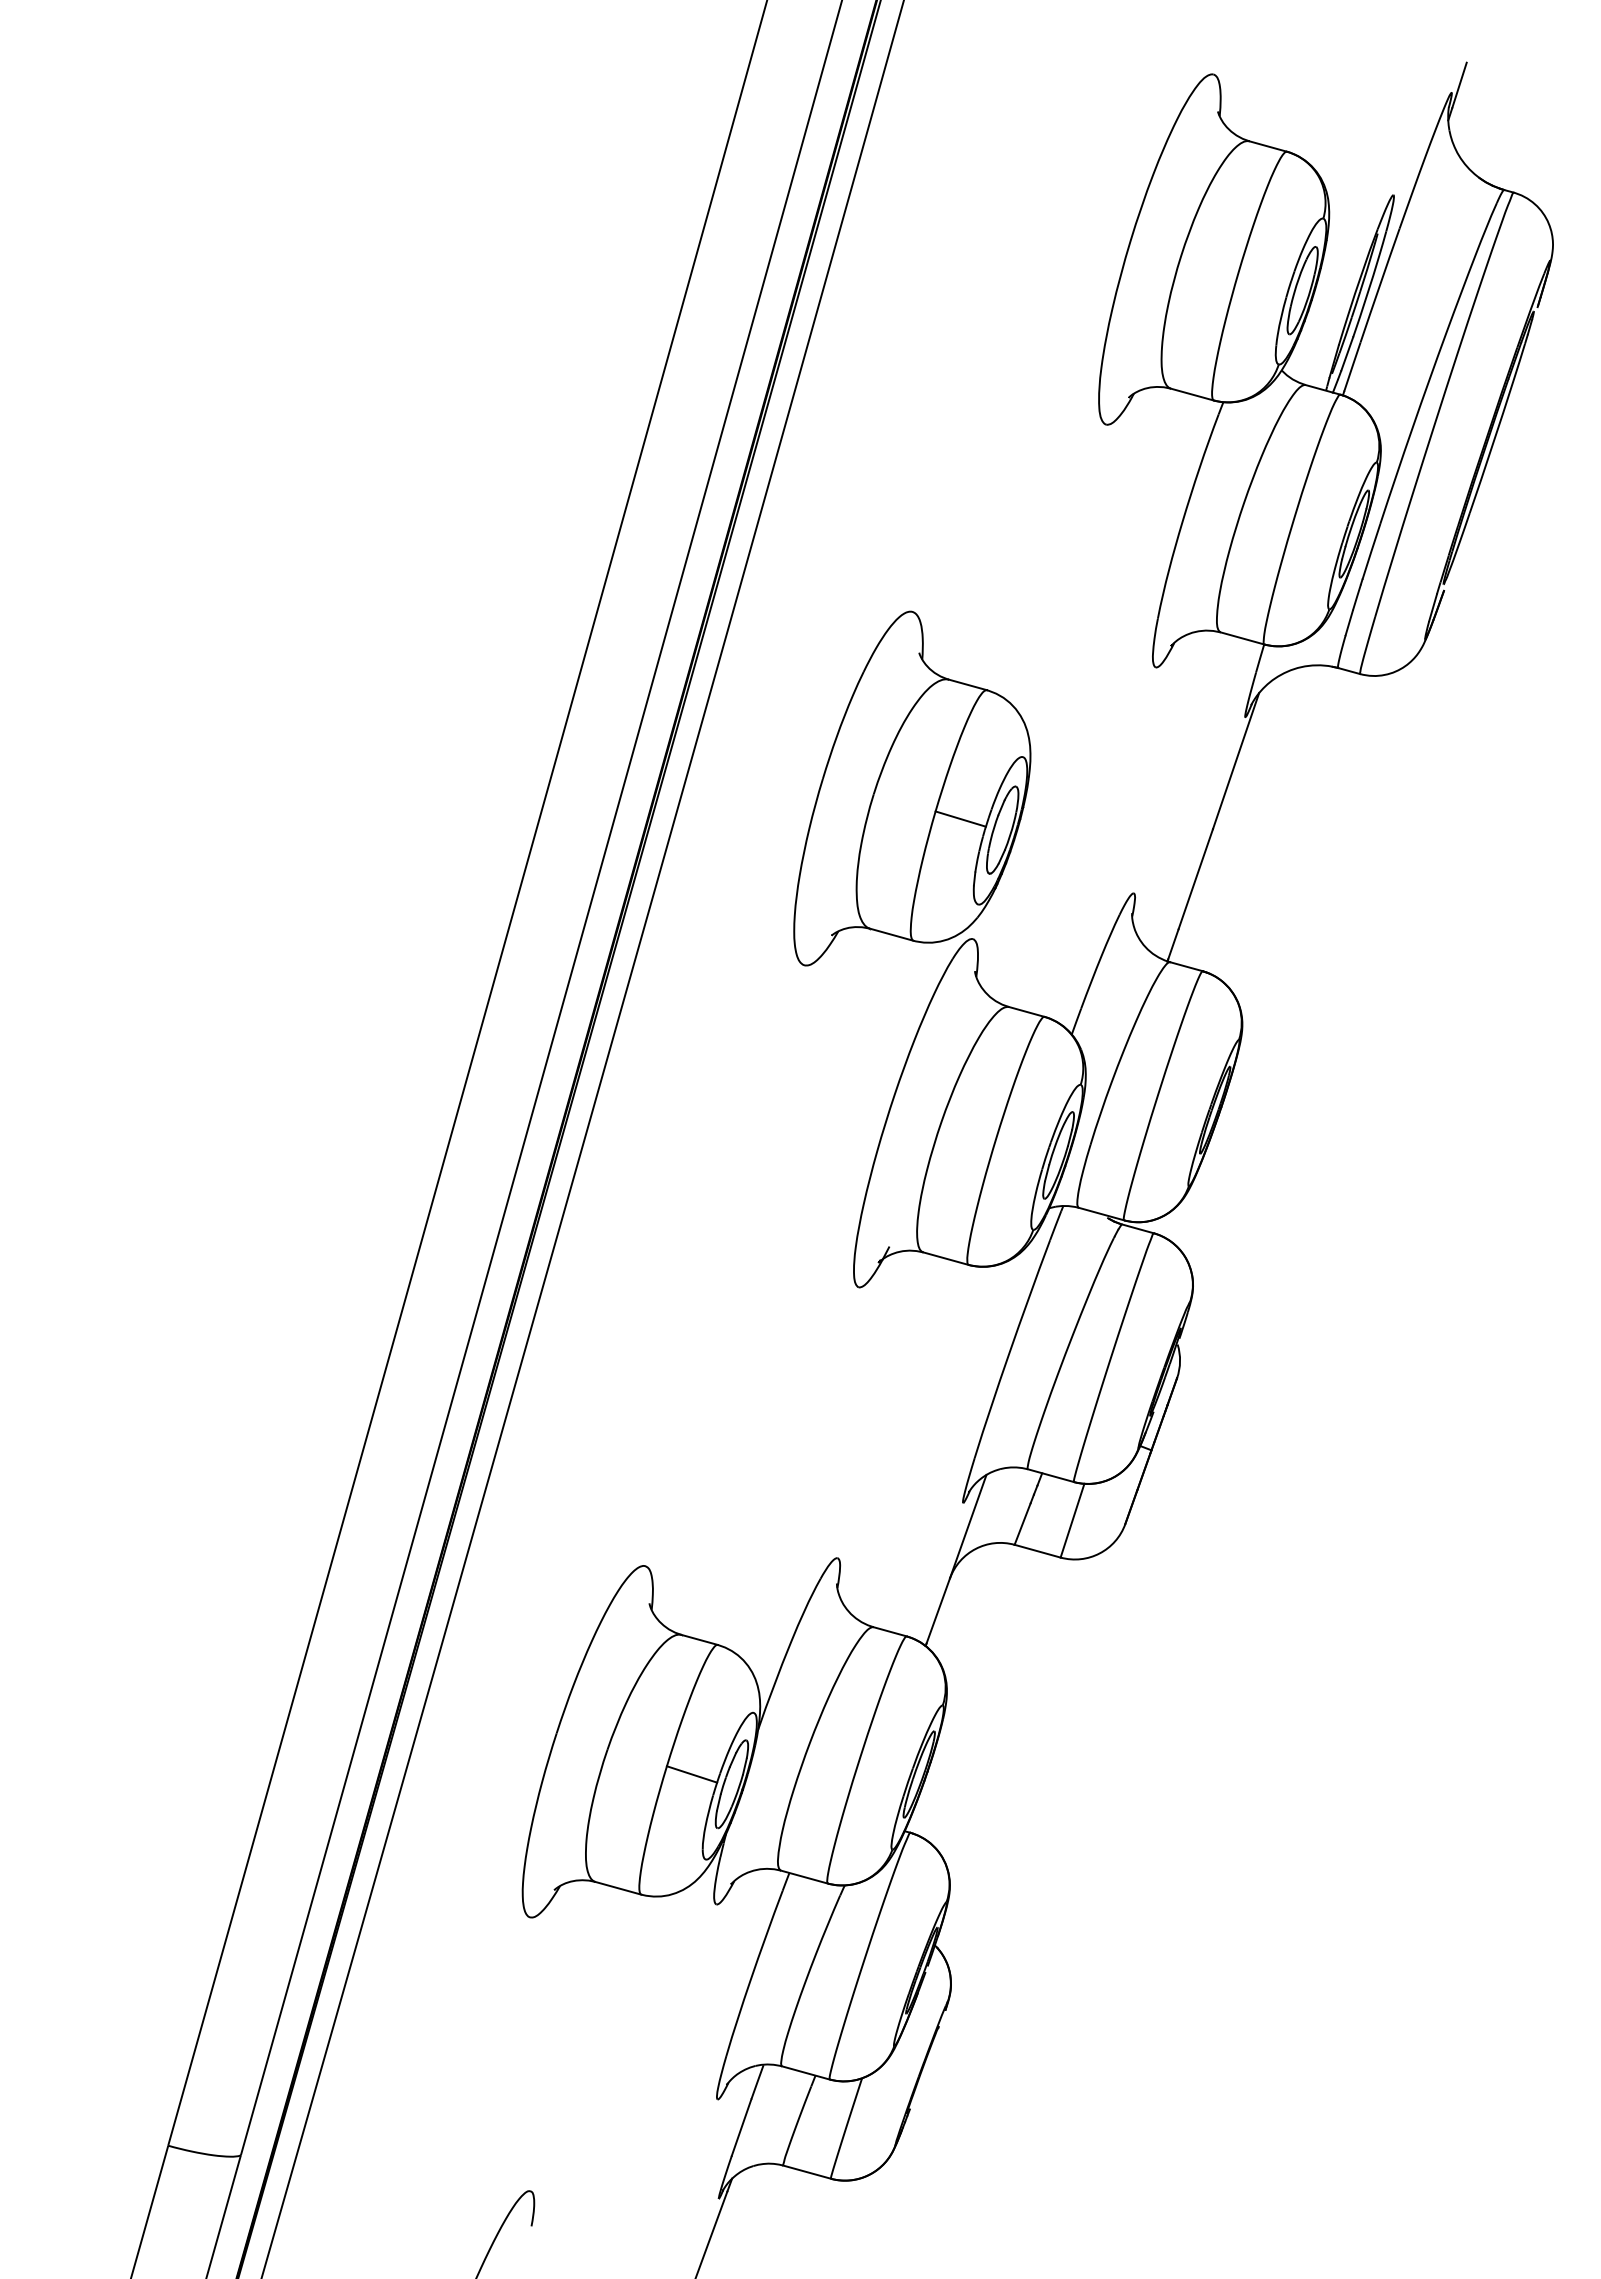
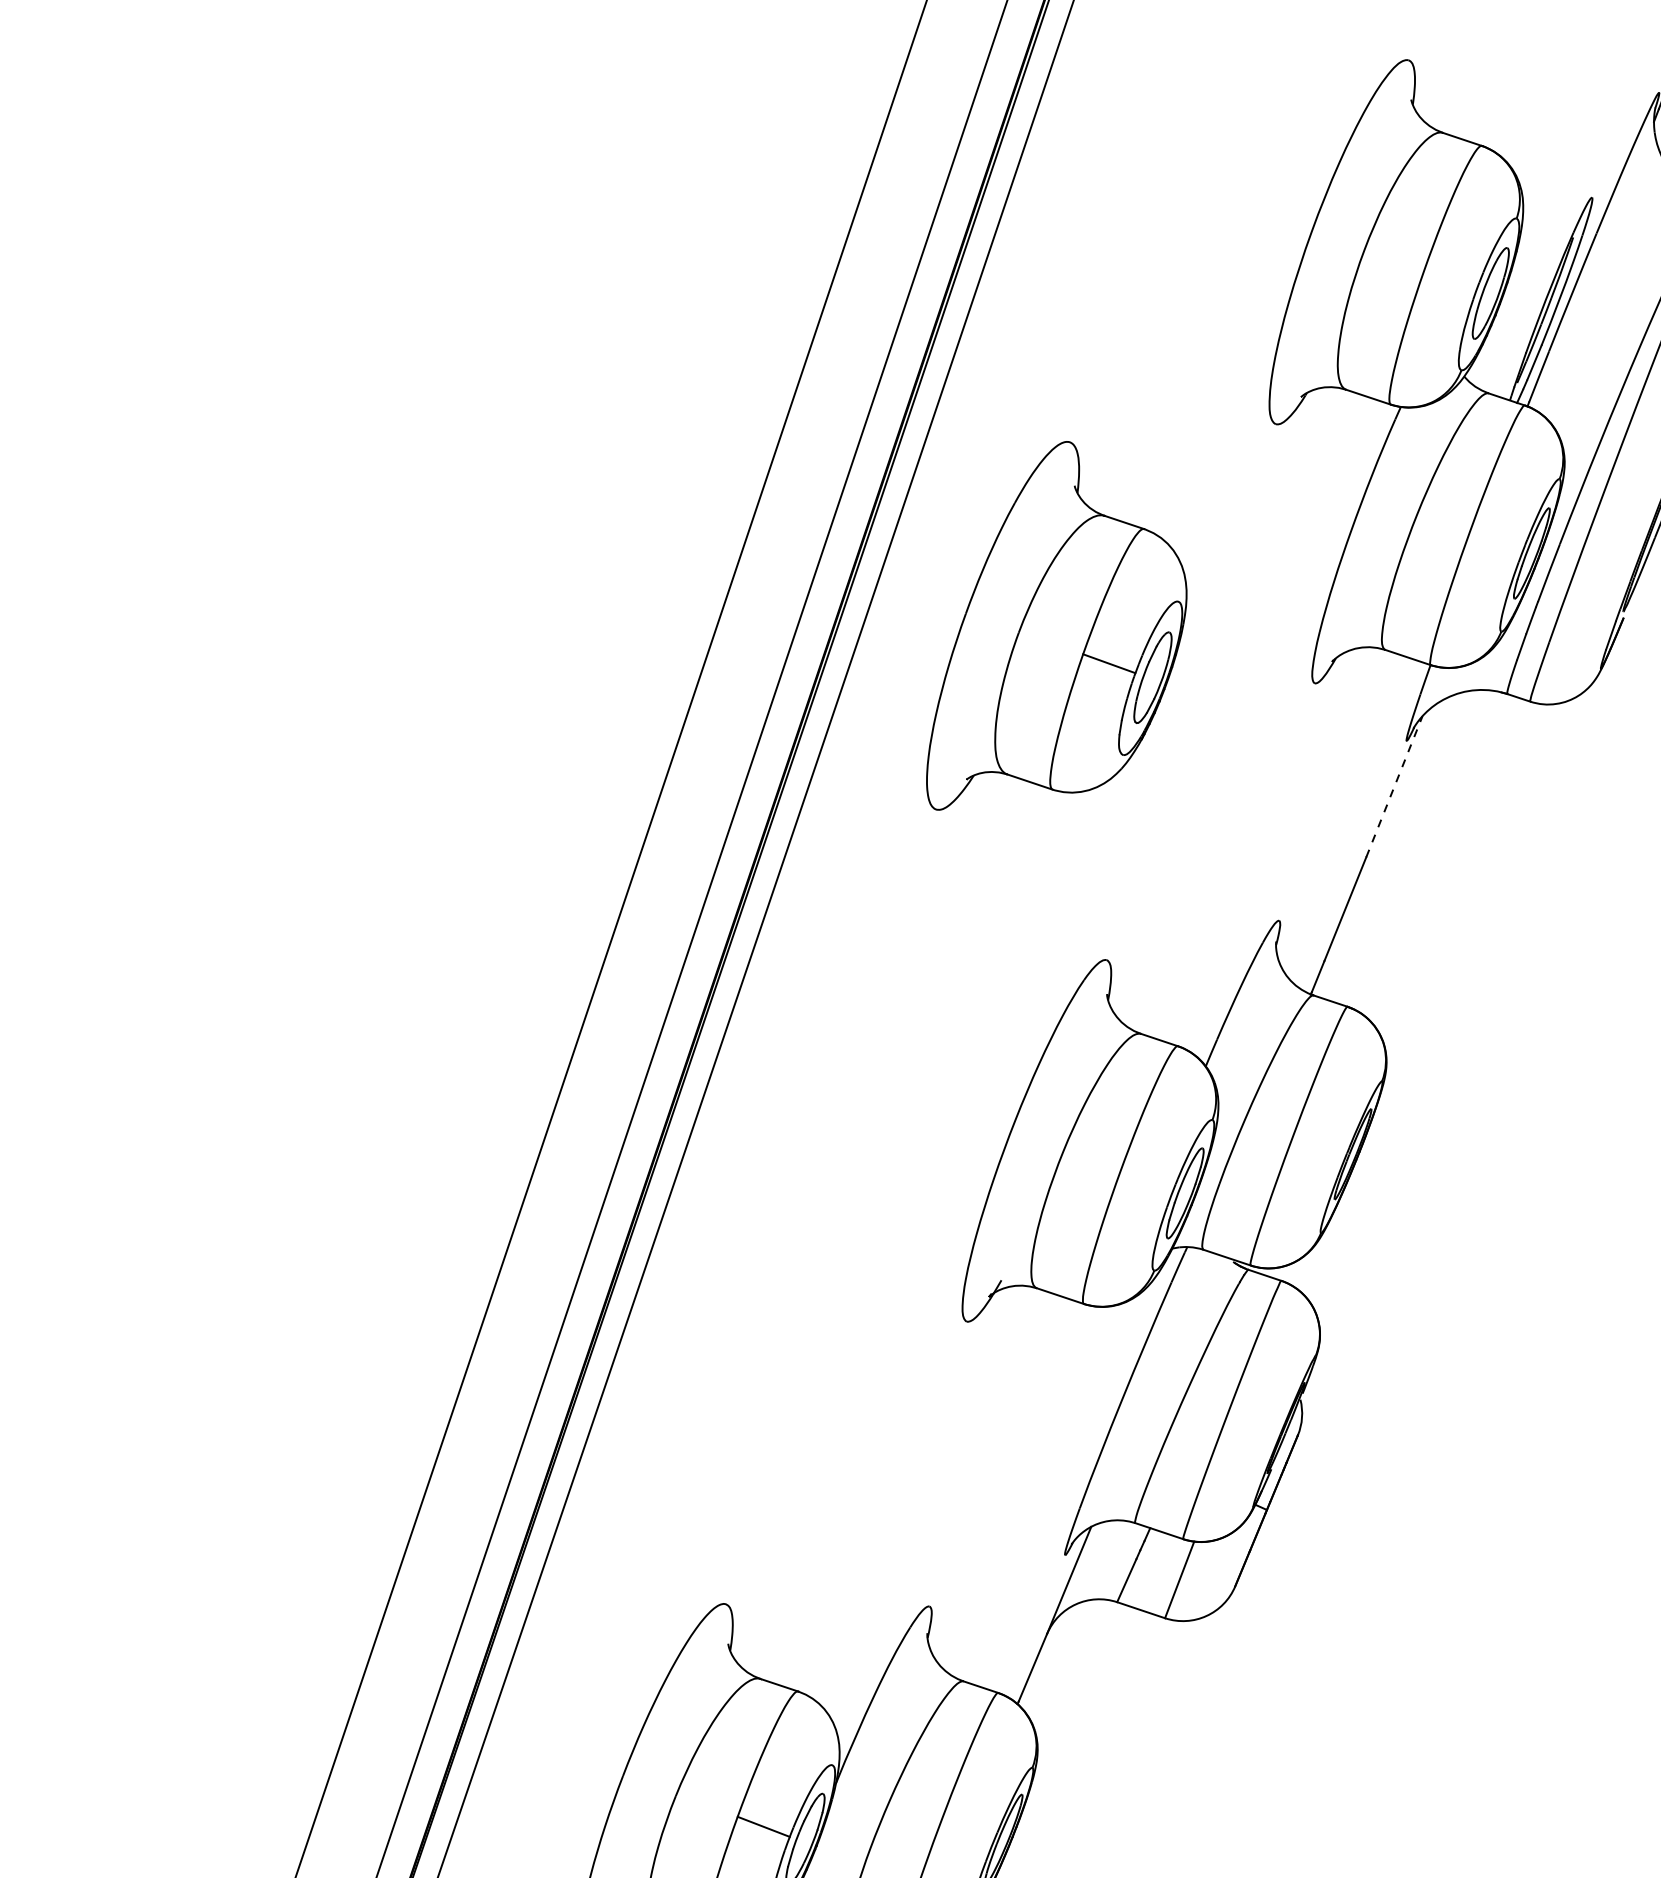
line: (1236, 761) -> (1394, 787), solid -> dashed
part: (912, 788) -> (1060, 628), moved

